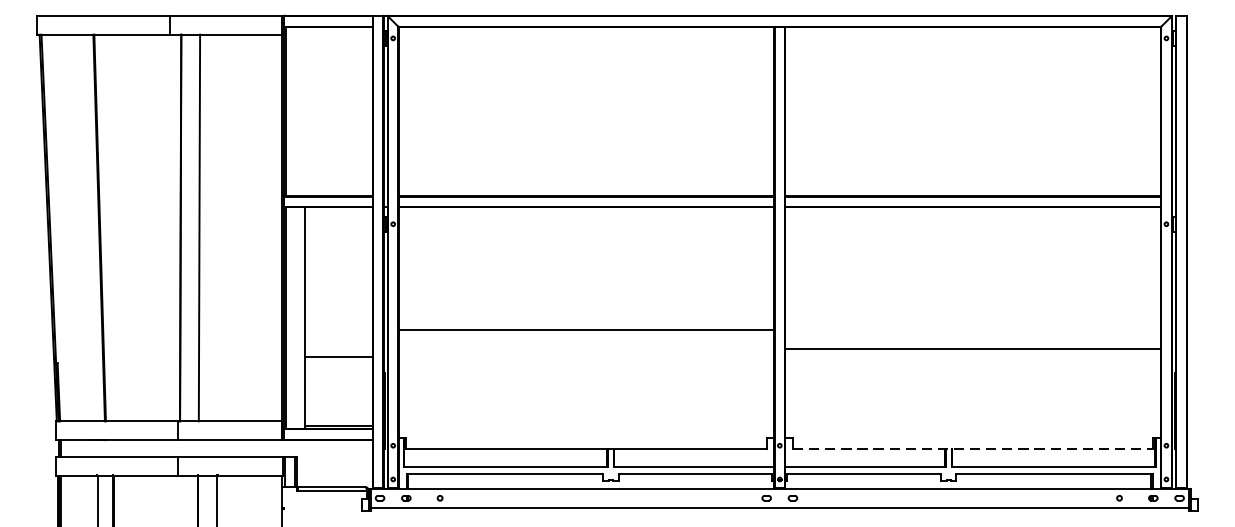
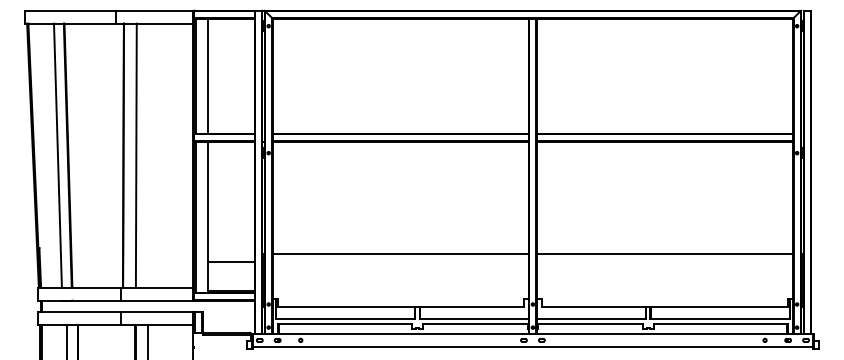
line: (305, 110) -> (208, 75), added
line: (84, 227) -> (57, 155), added
line: (586, 330) -> (400, 254), moved
line: (972, 349) -> (664, 254), moved
line: (338, 357) -> (231, 262), moved
line: (973, 450) -> (665, 307), dashed -> solid

